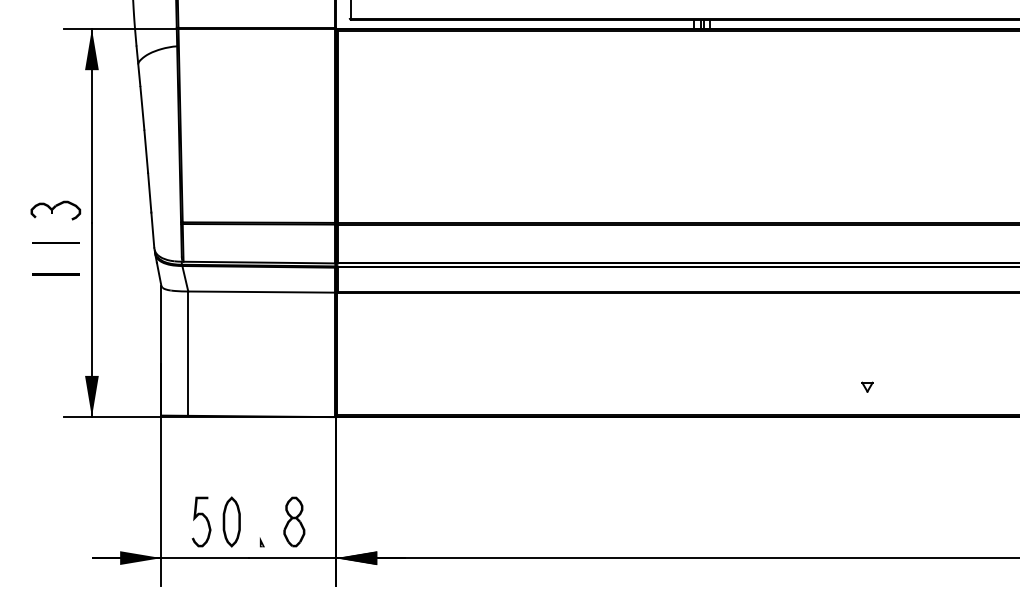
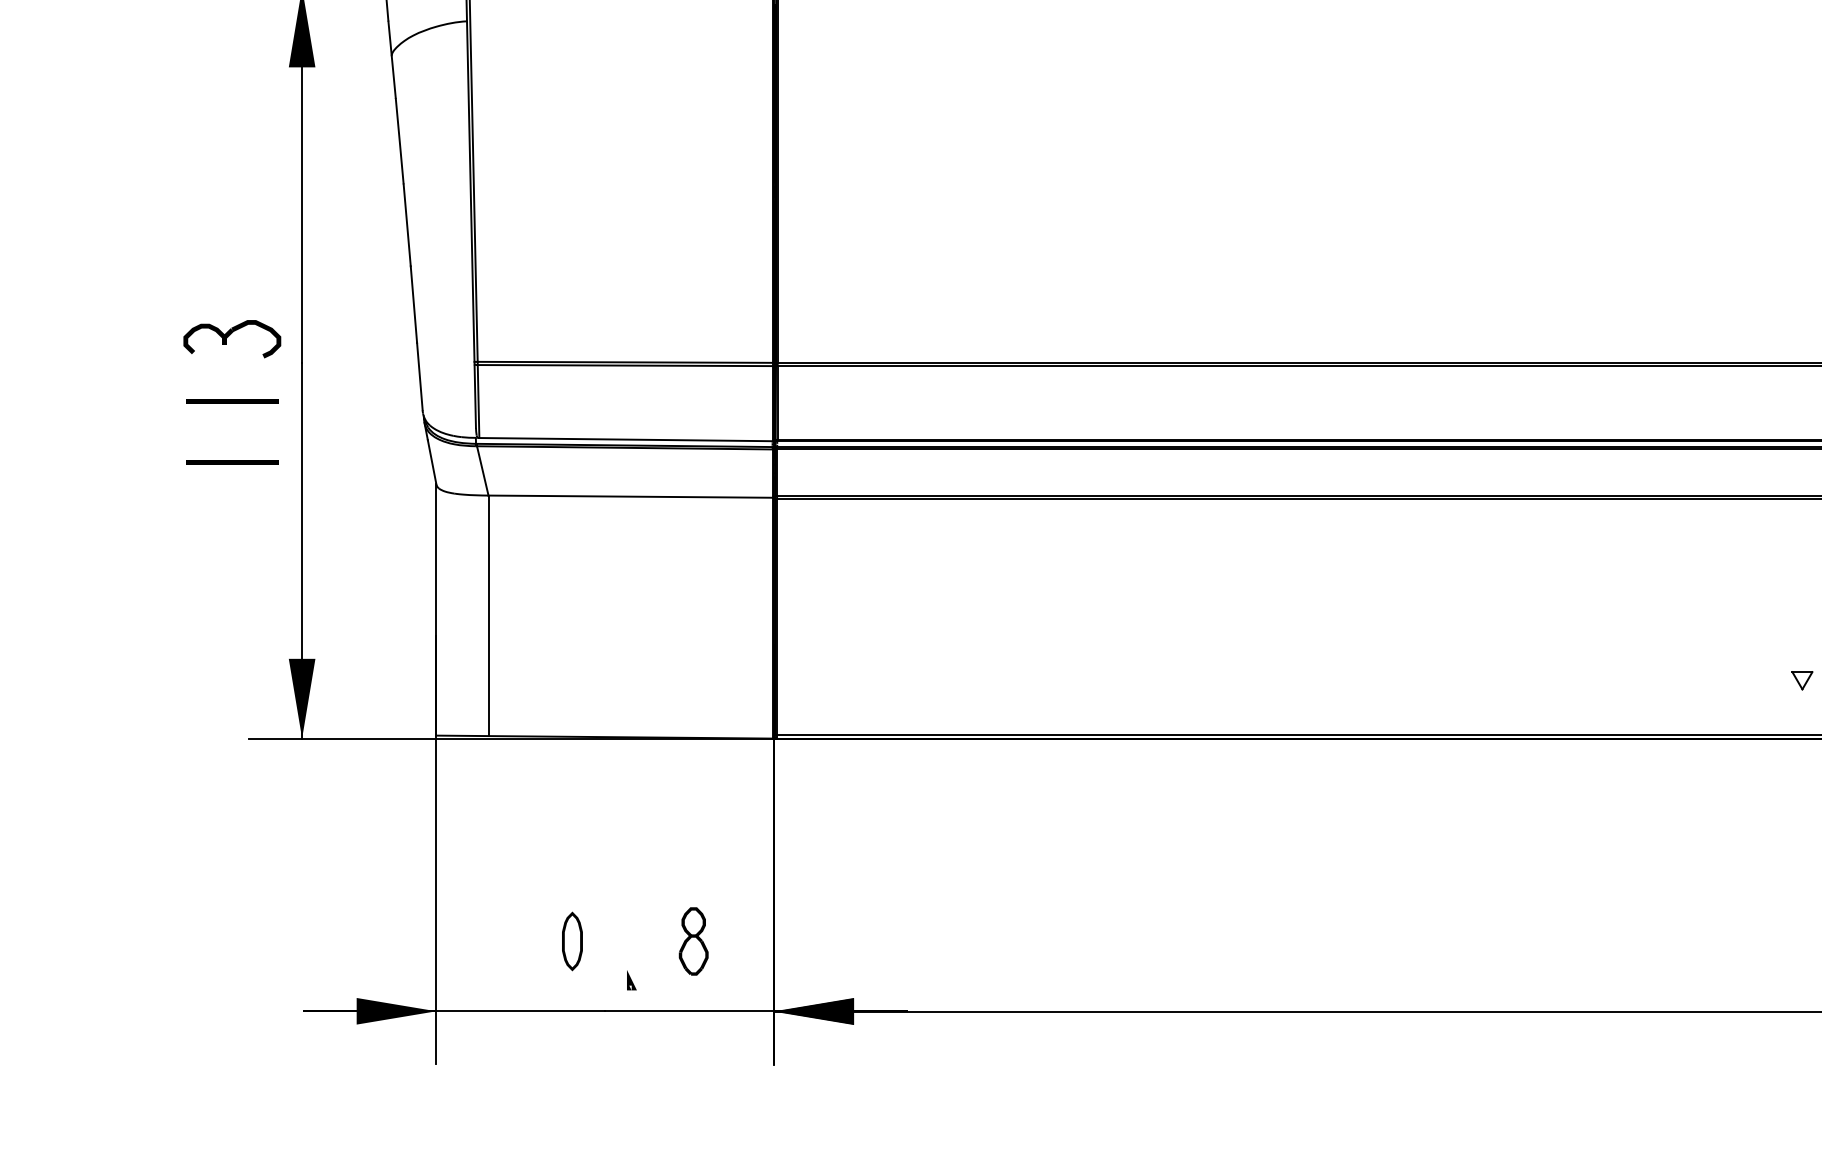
curve: (205, 519) -> (521, 936), removed
part: (231, 521) -> (572, 940), size x0.6
part: (294, 521) -> (693, 940), size x0.7

